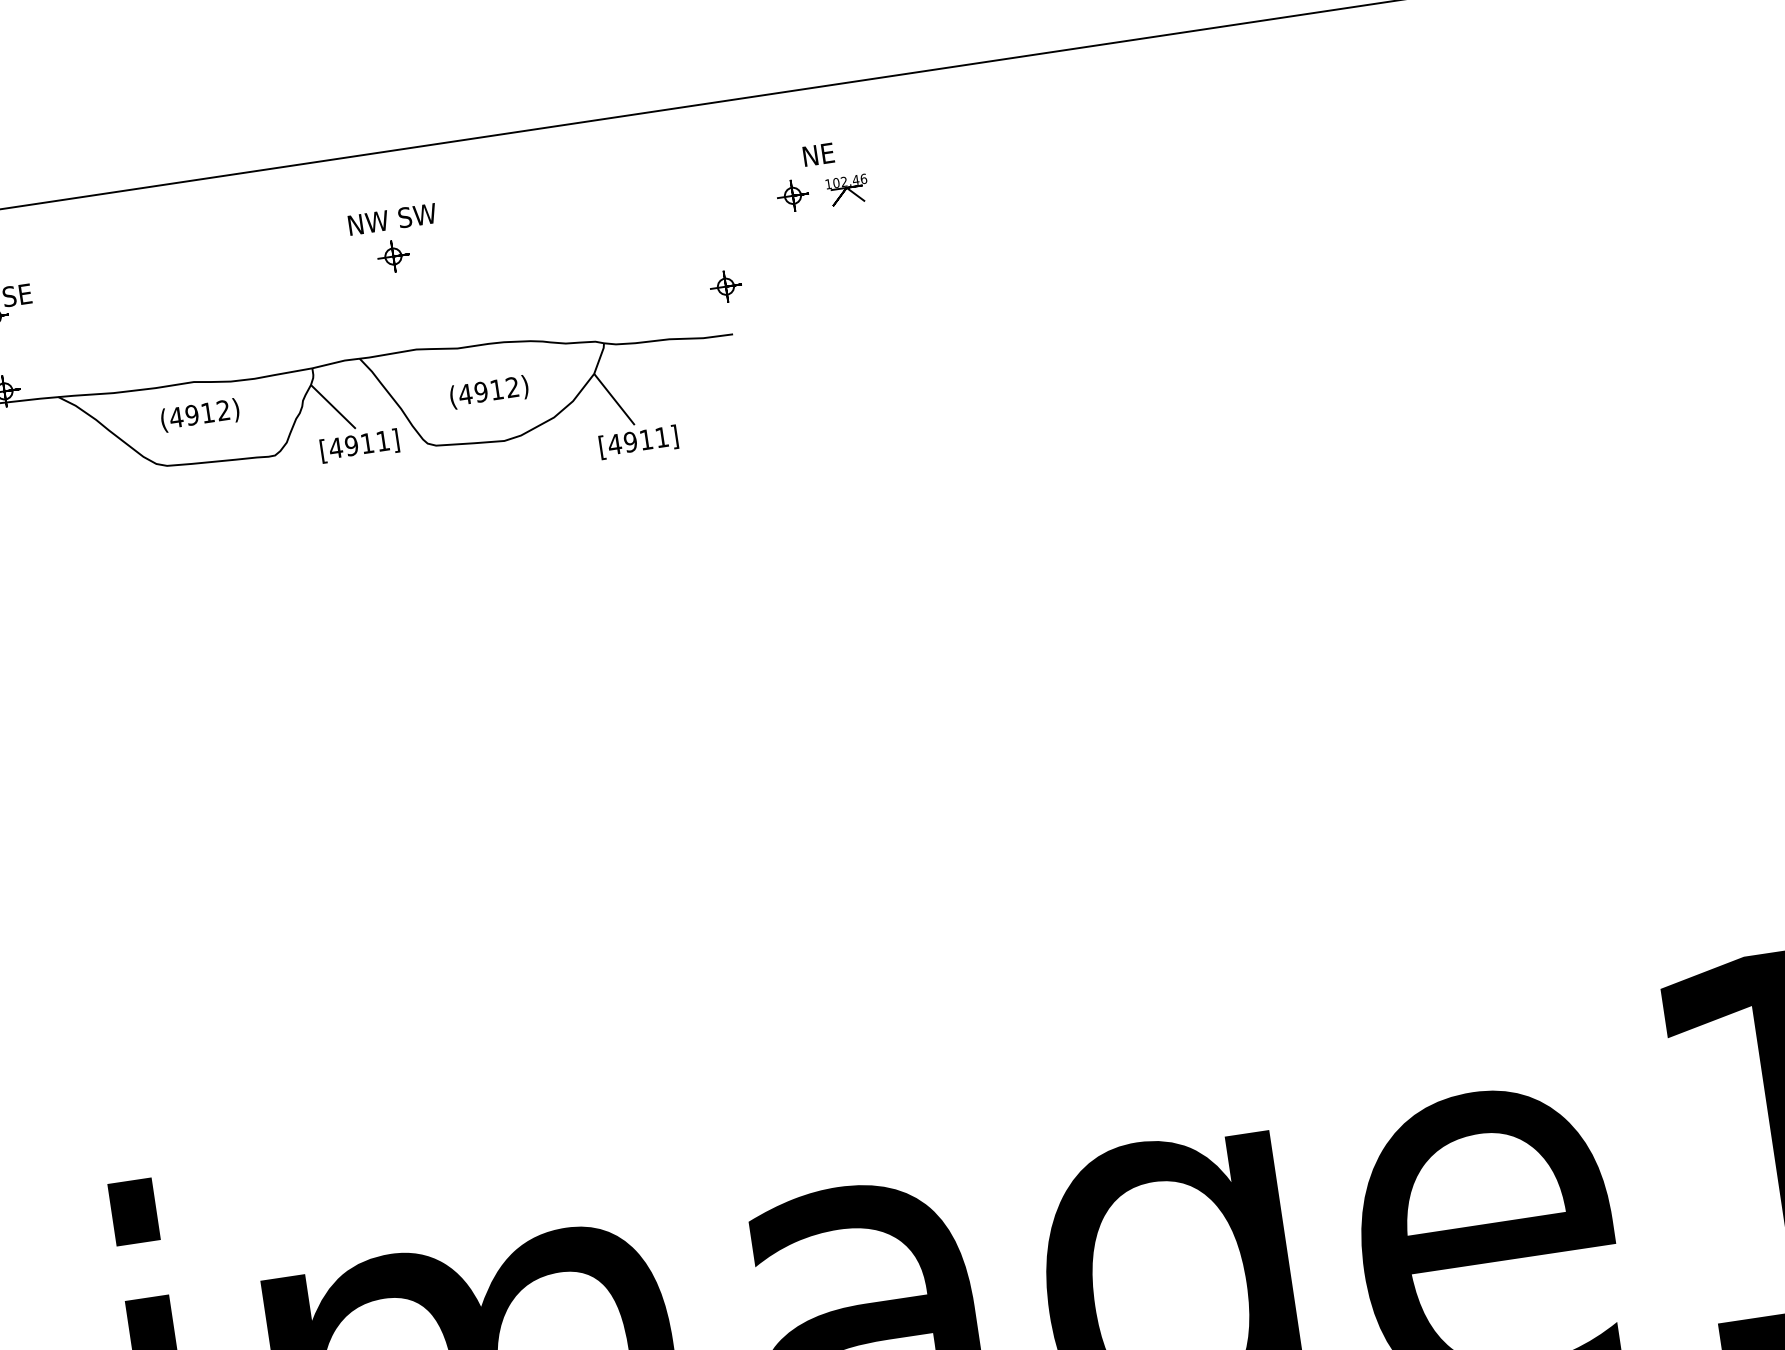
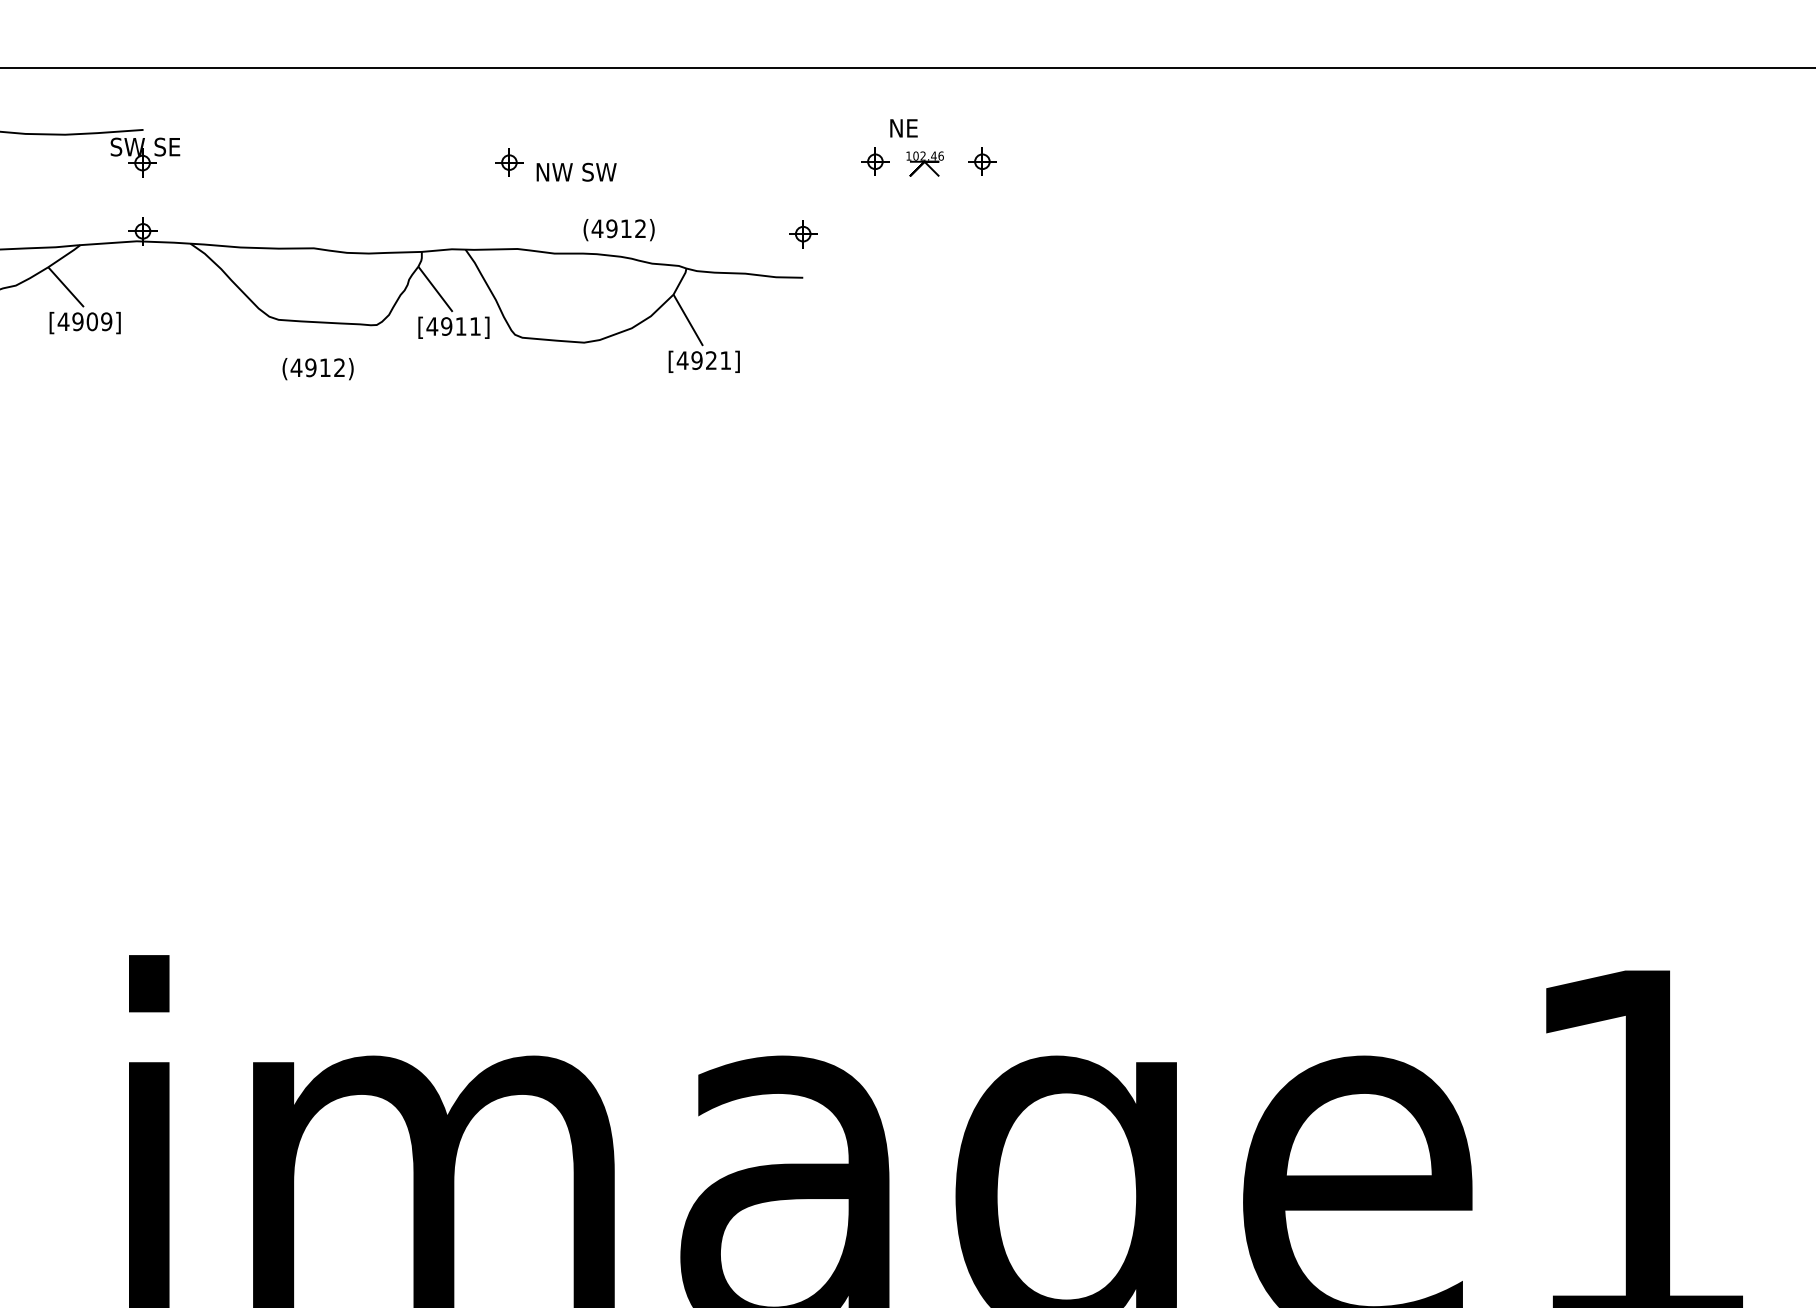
part: (909, 178) -> (982, 161), added
text: (392, 218) -> (576, 171), moved
text: (488, 392) -> (618, 230), moved
text: (199, 415) -> (317, 369), moved
text: (646, 439) -> (711, 360), [4911] -> [4921]

